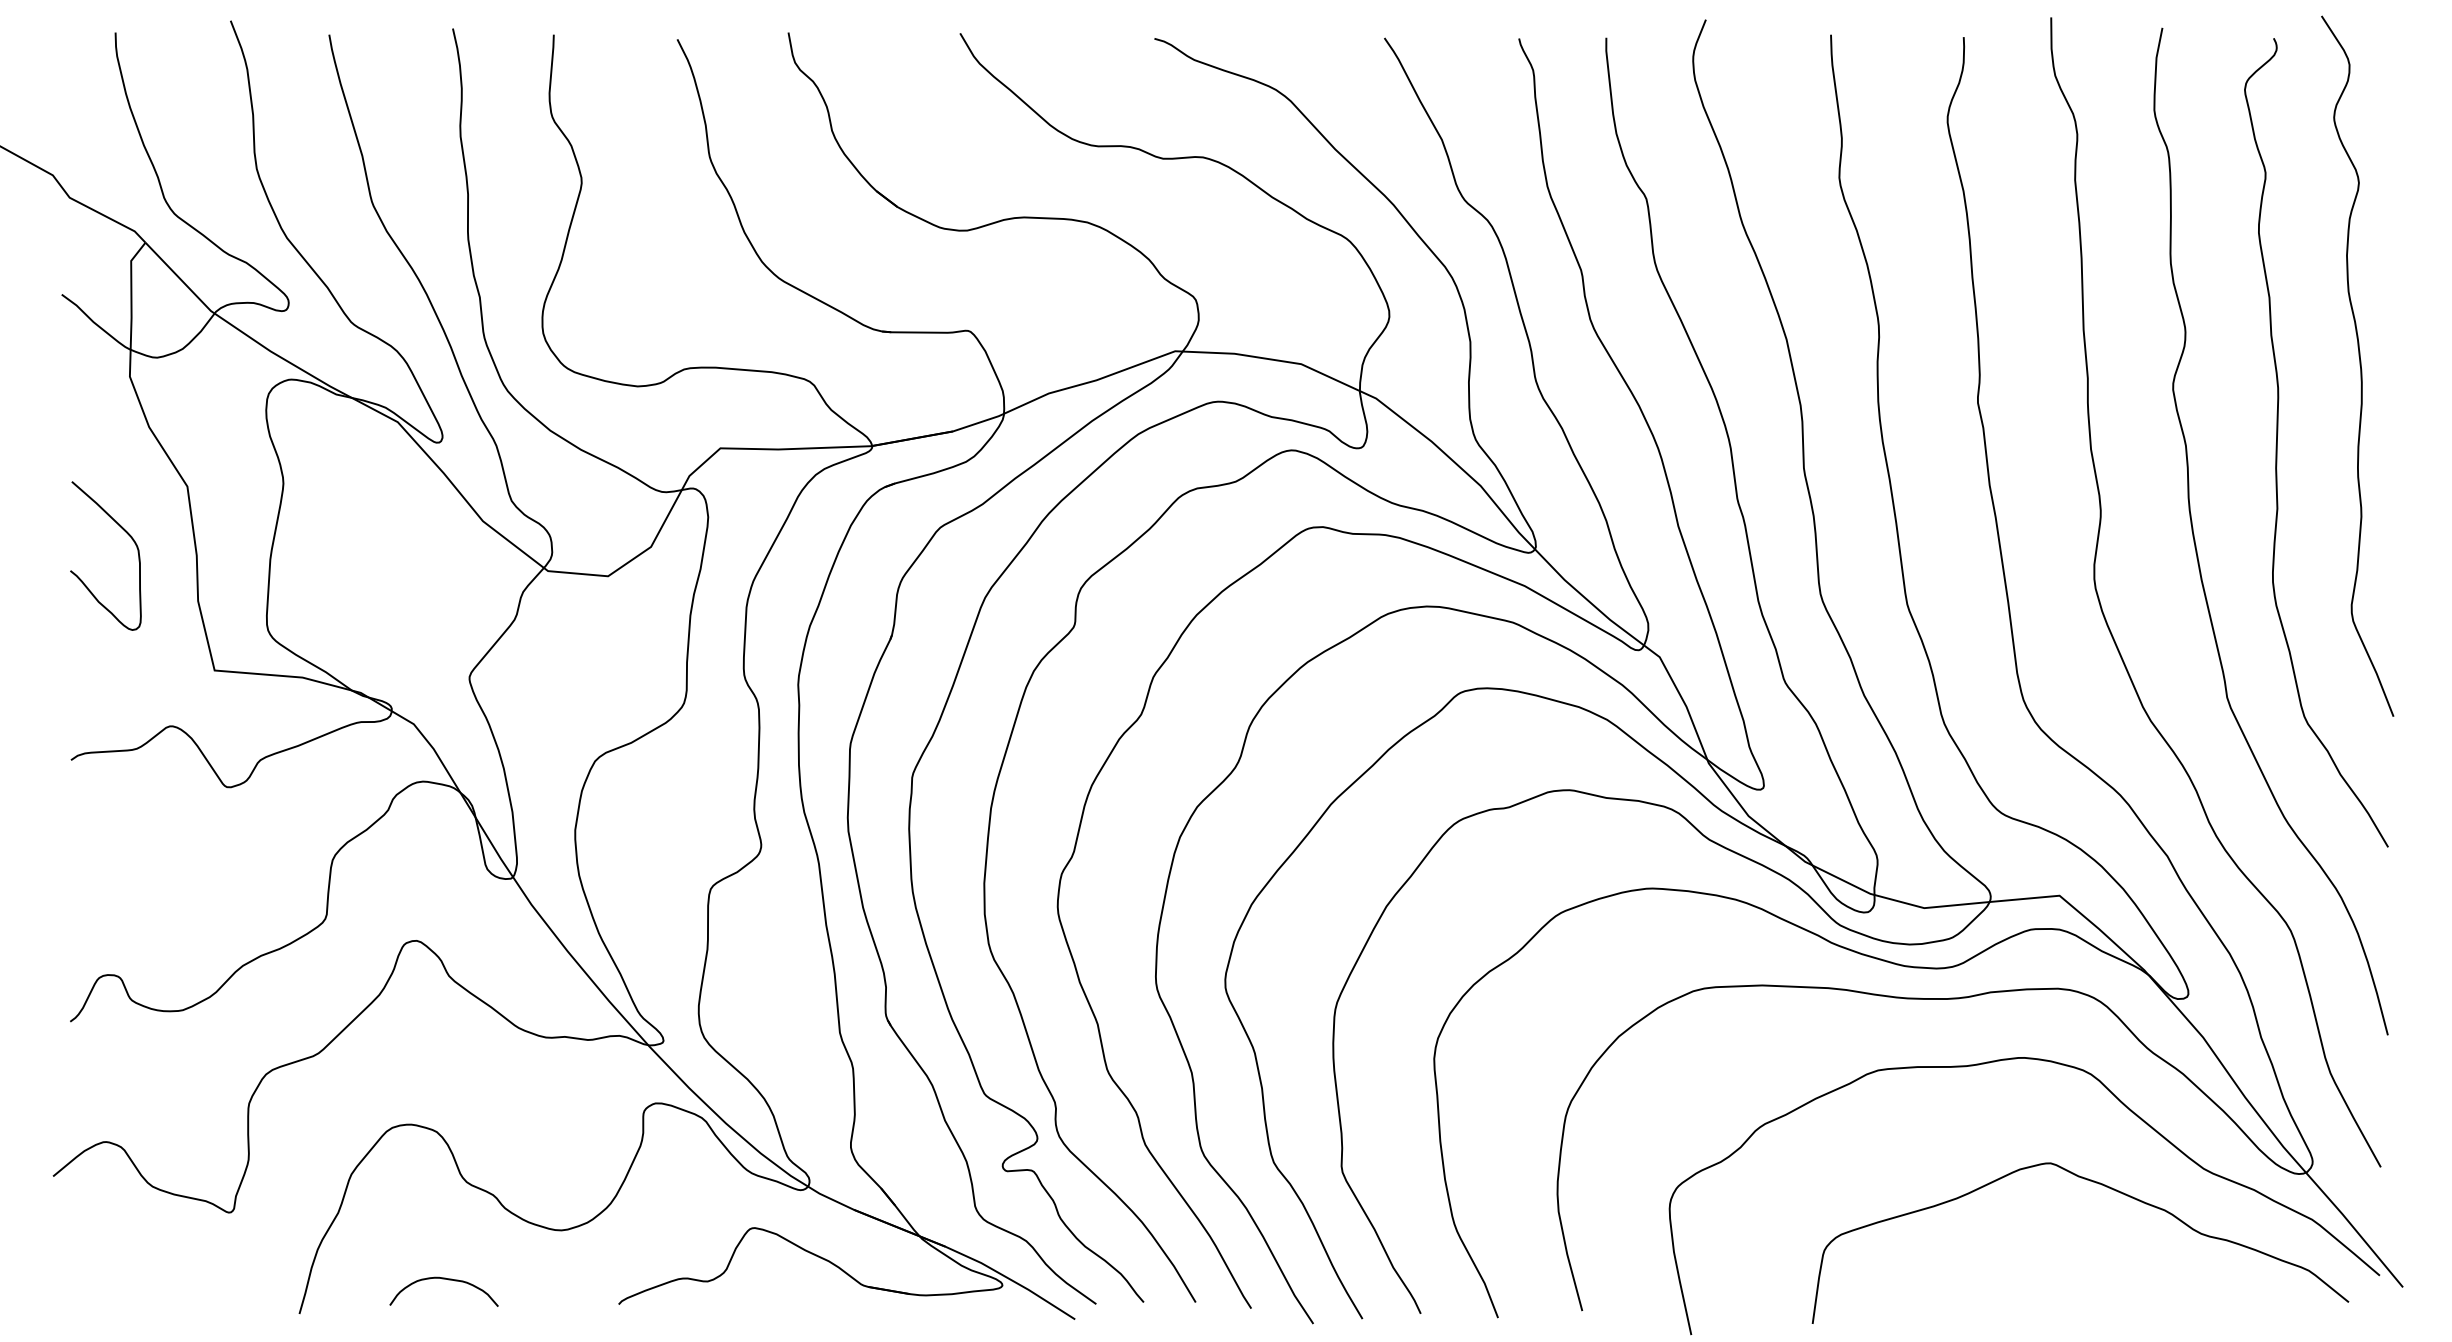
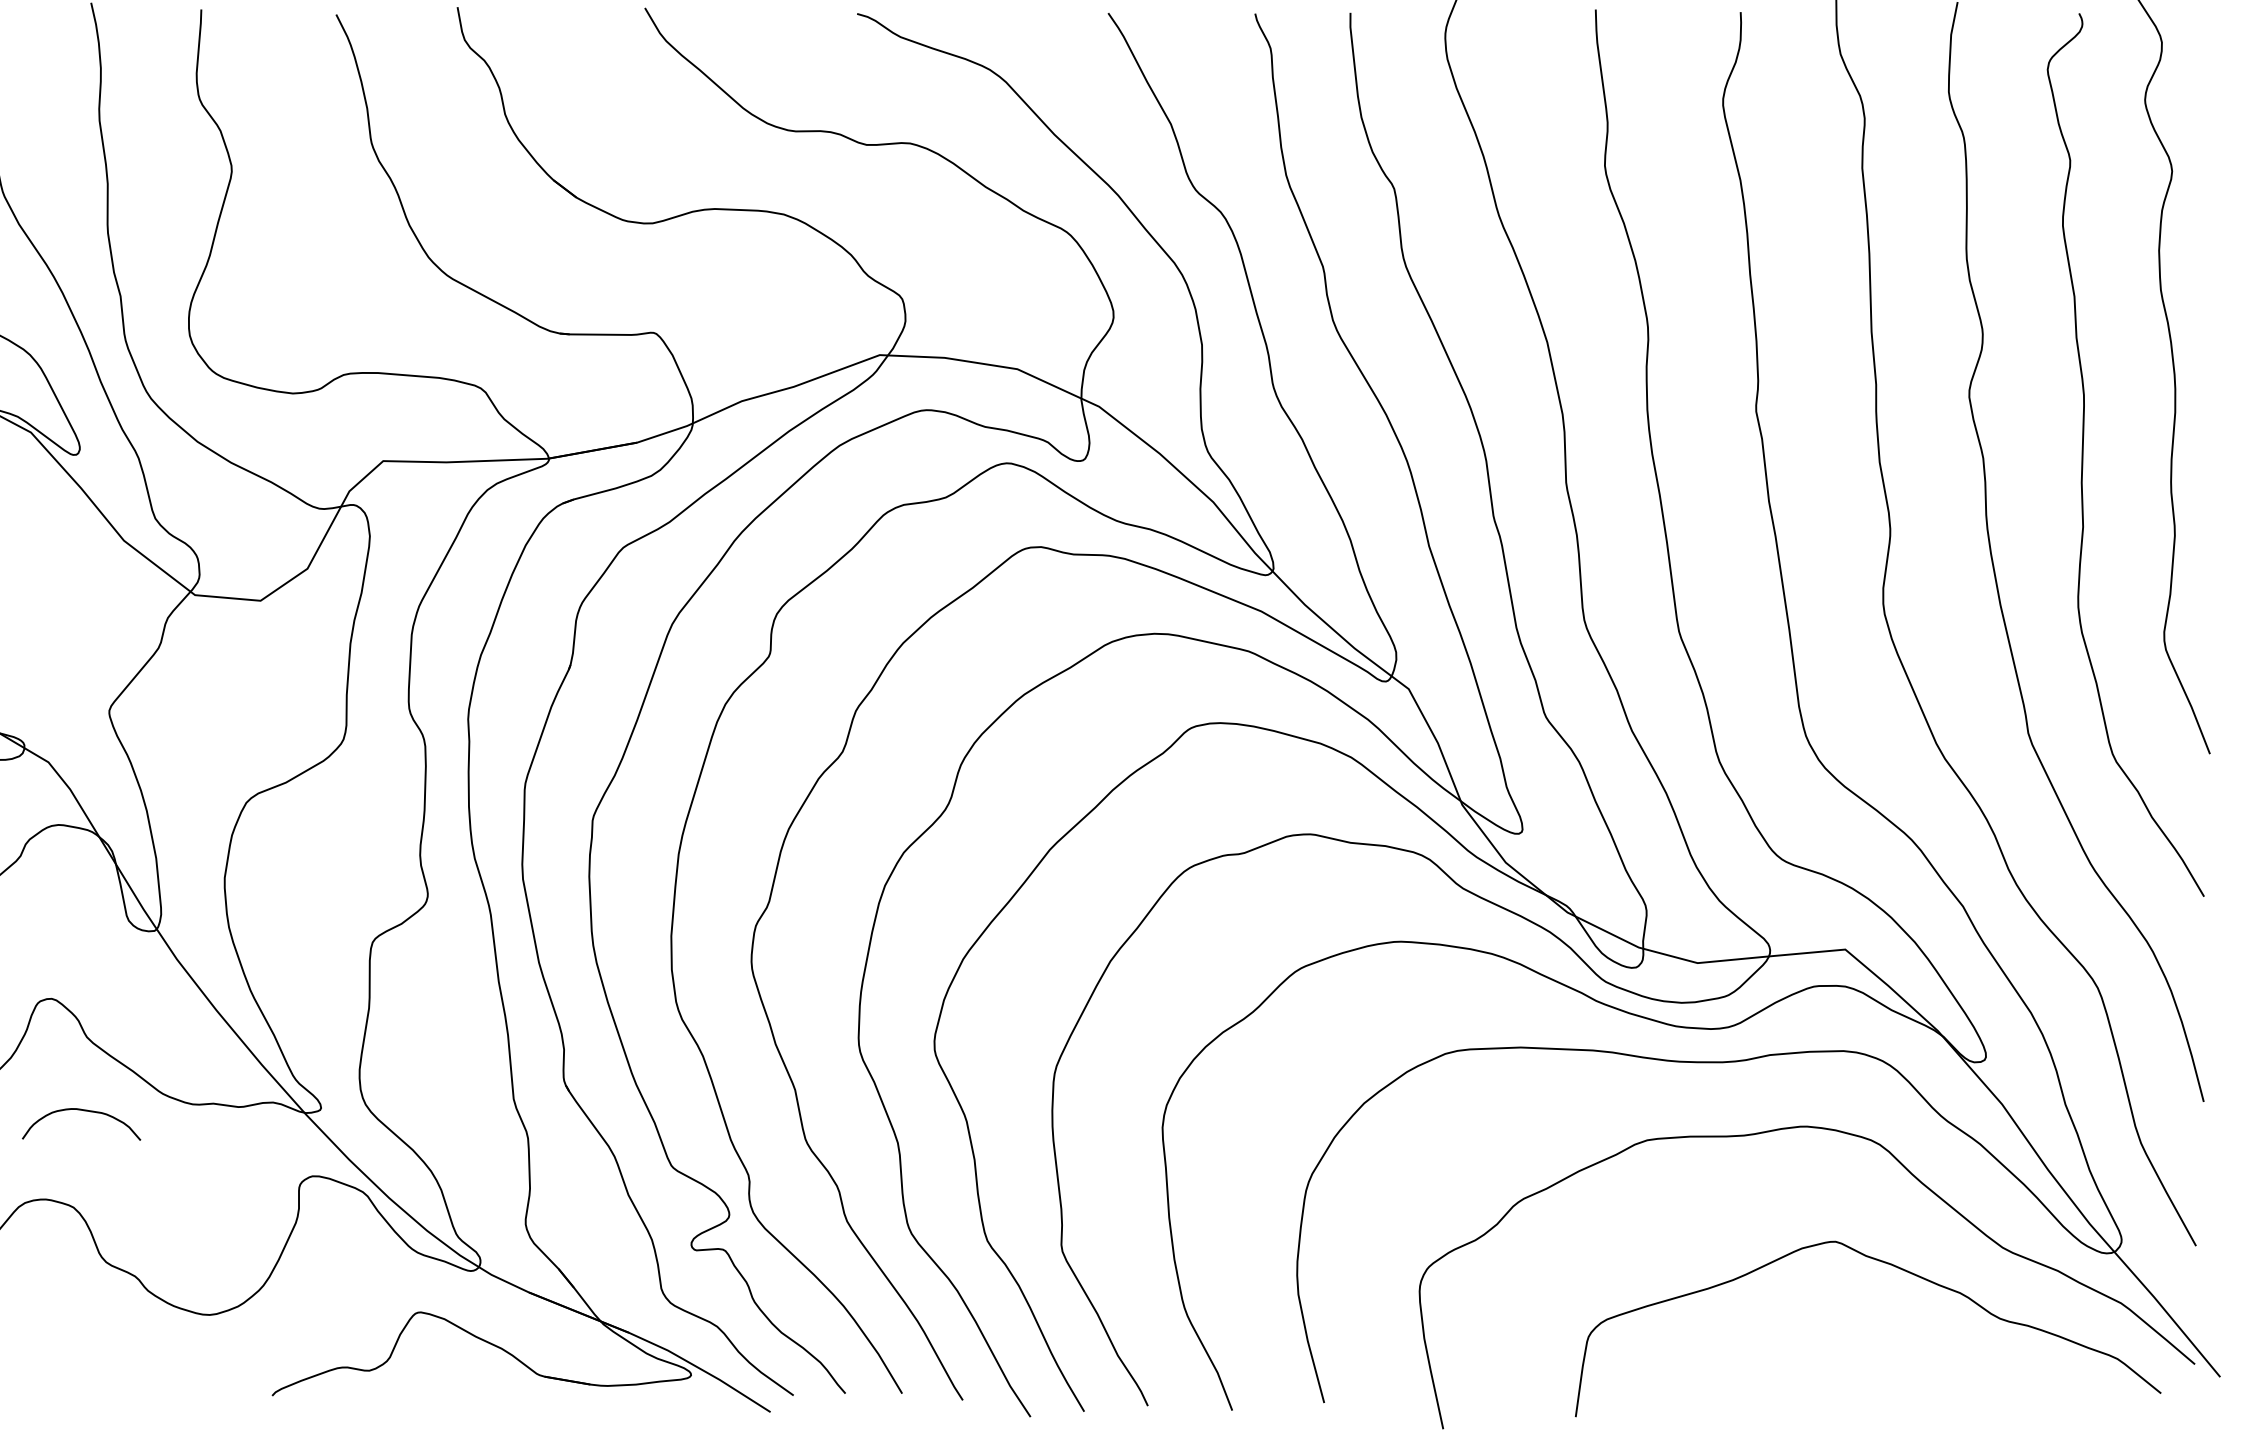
curve: (443, 1279) -> (80, 1110), moved

